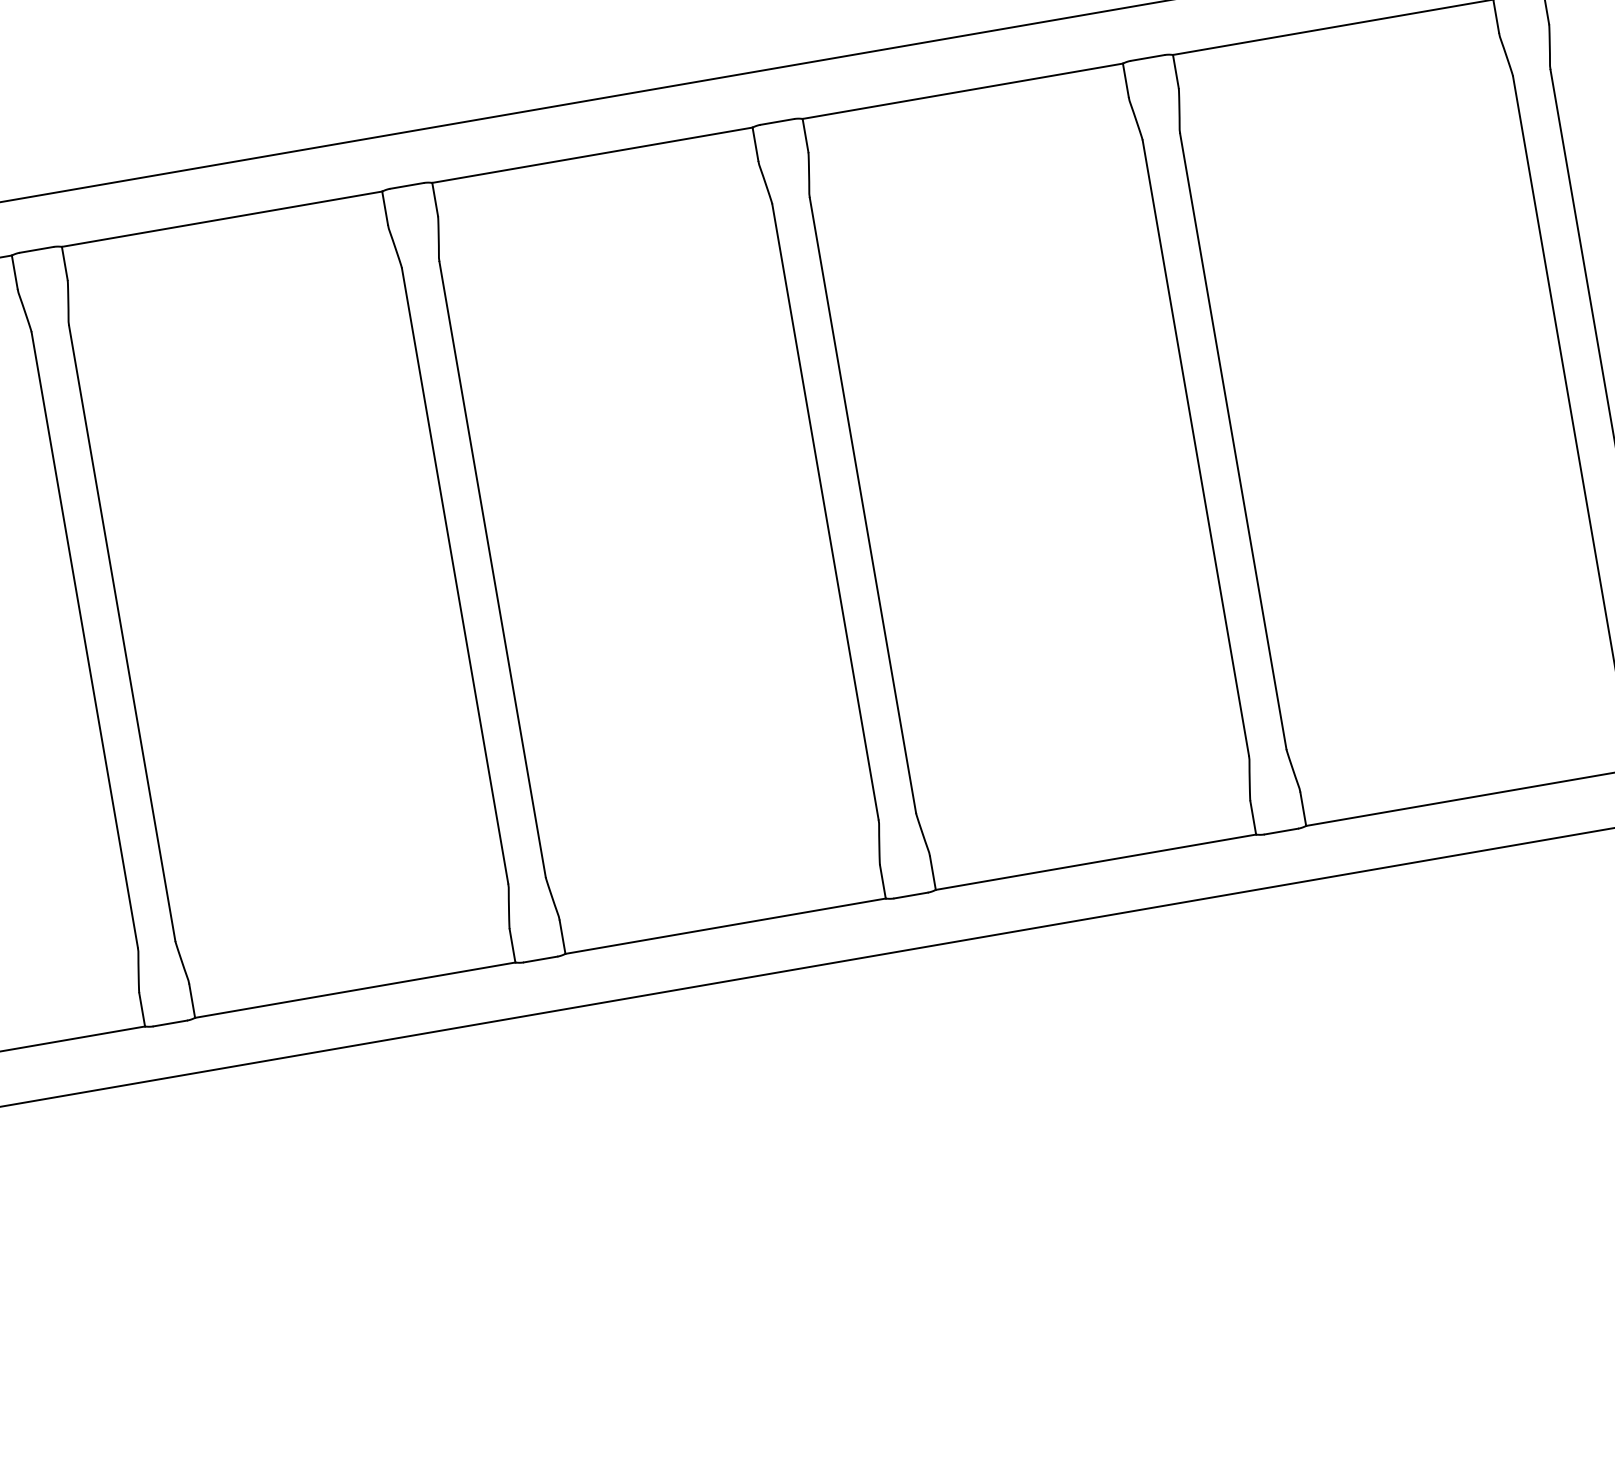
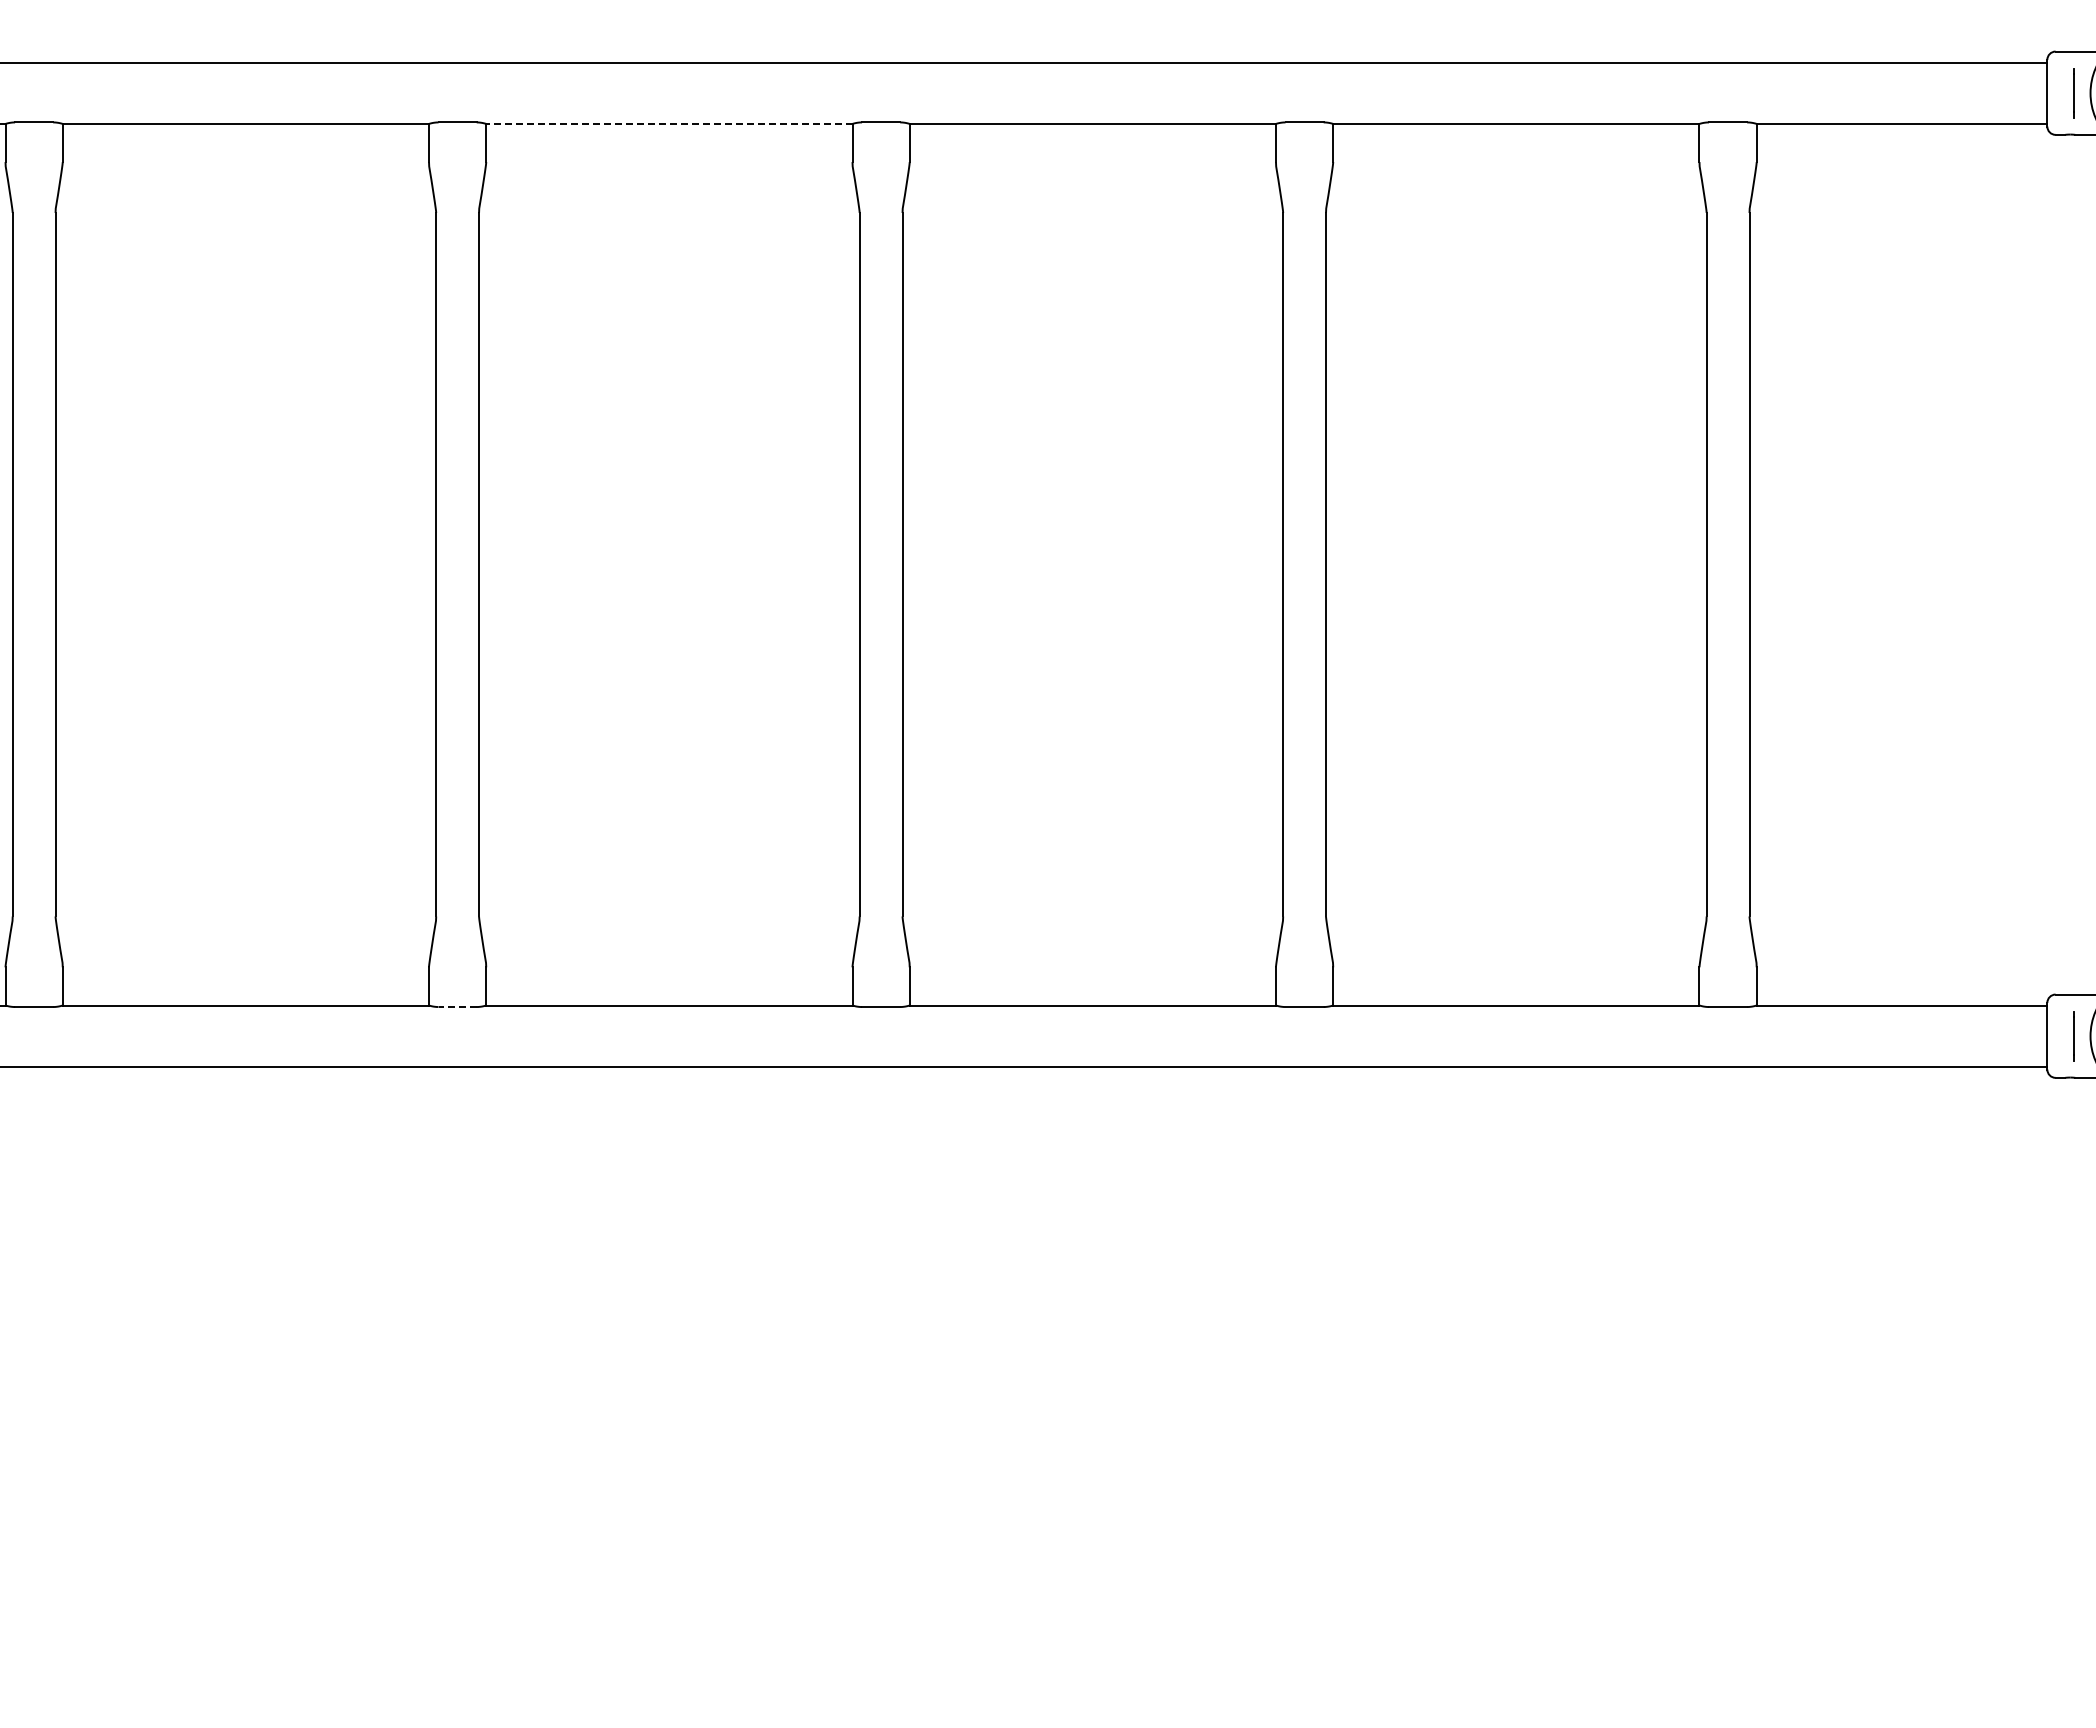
line: (591, 154) -> (668, 123), solid -> dashed
line: (540, 959) -> (457, 1007), solid -> dashed

